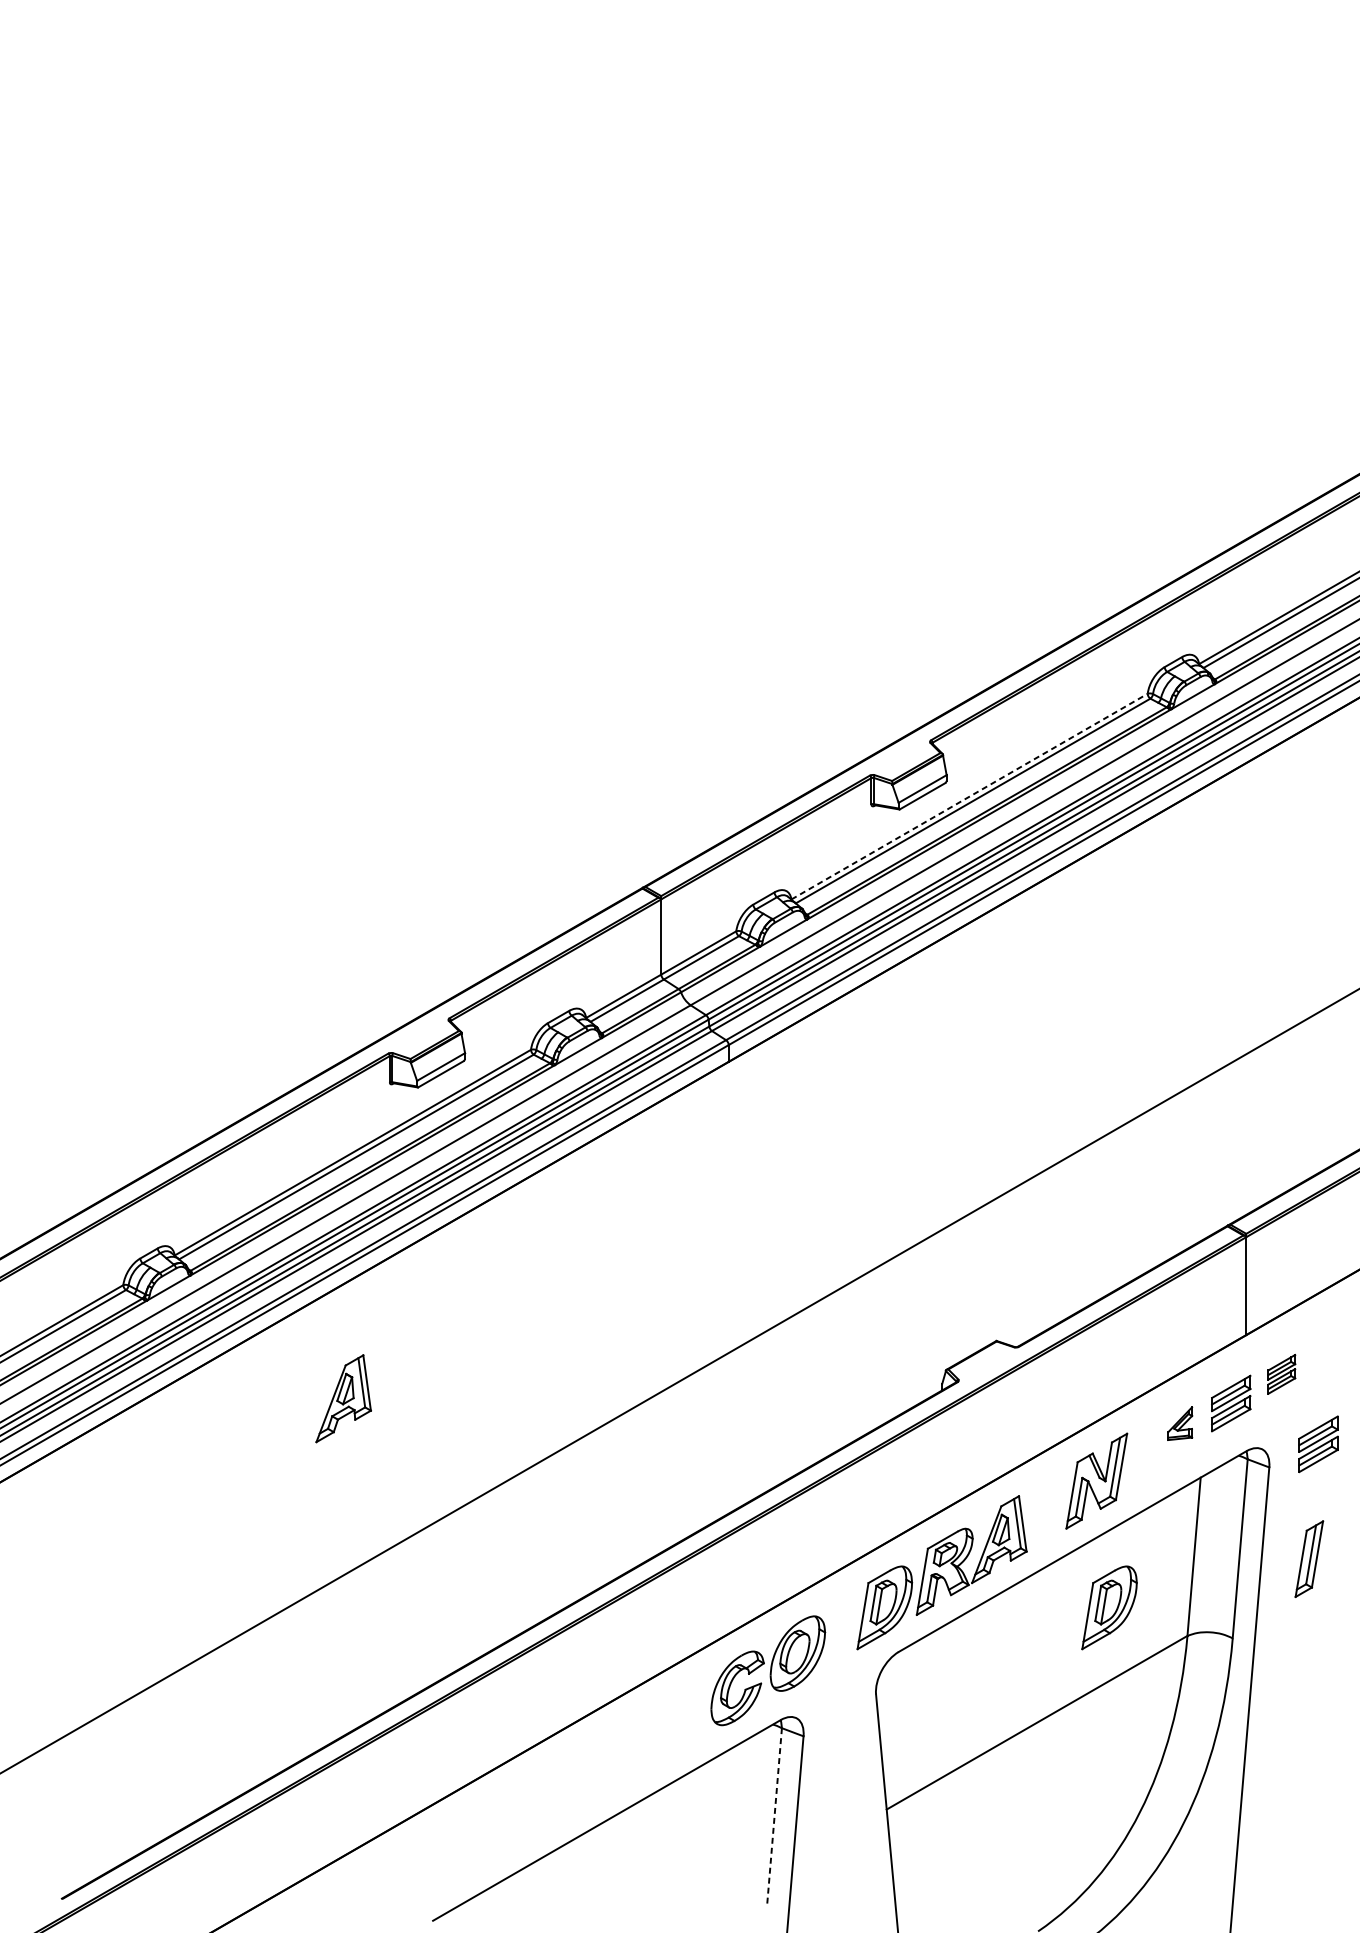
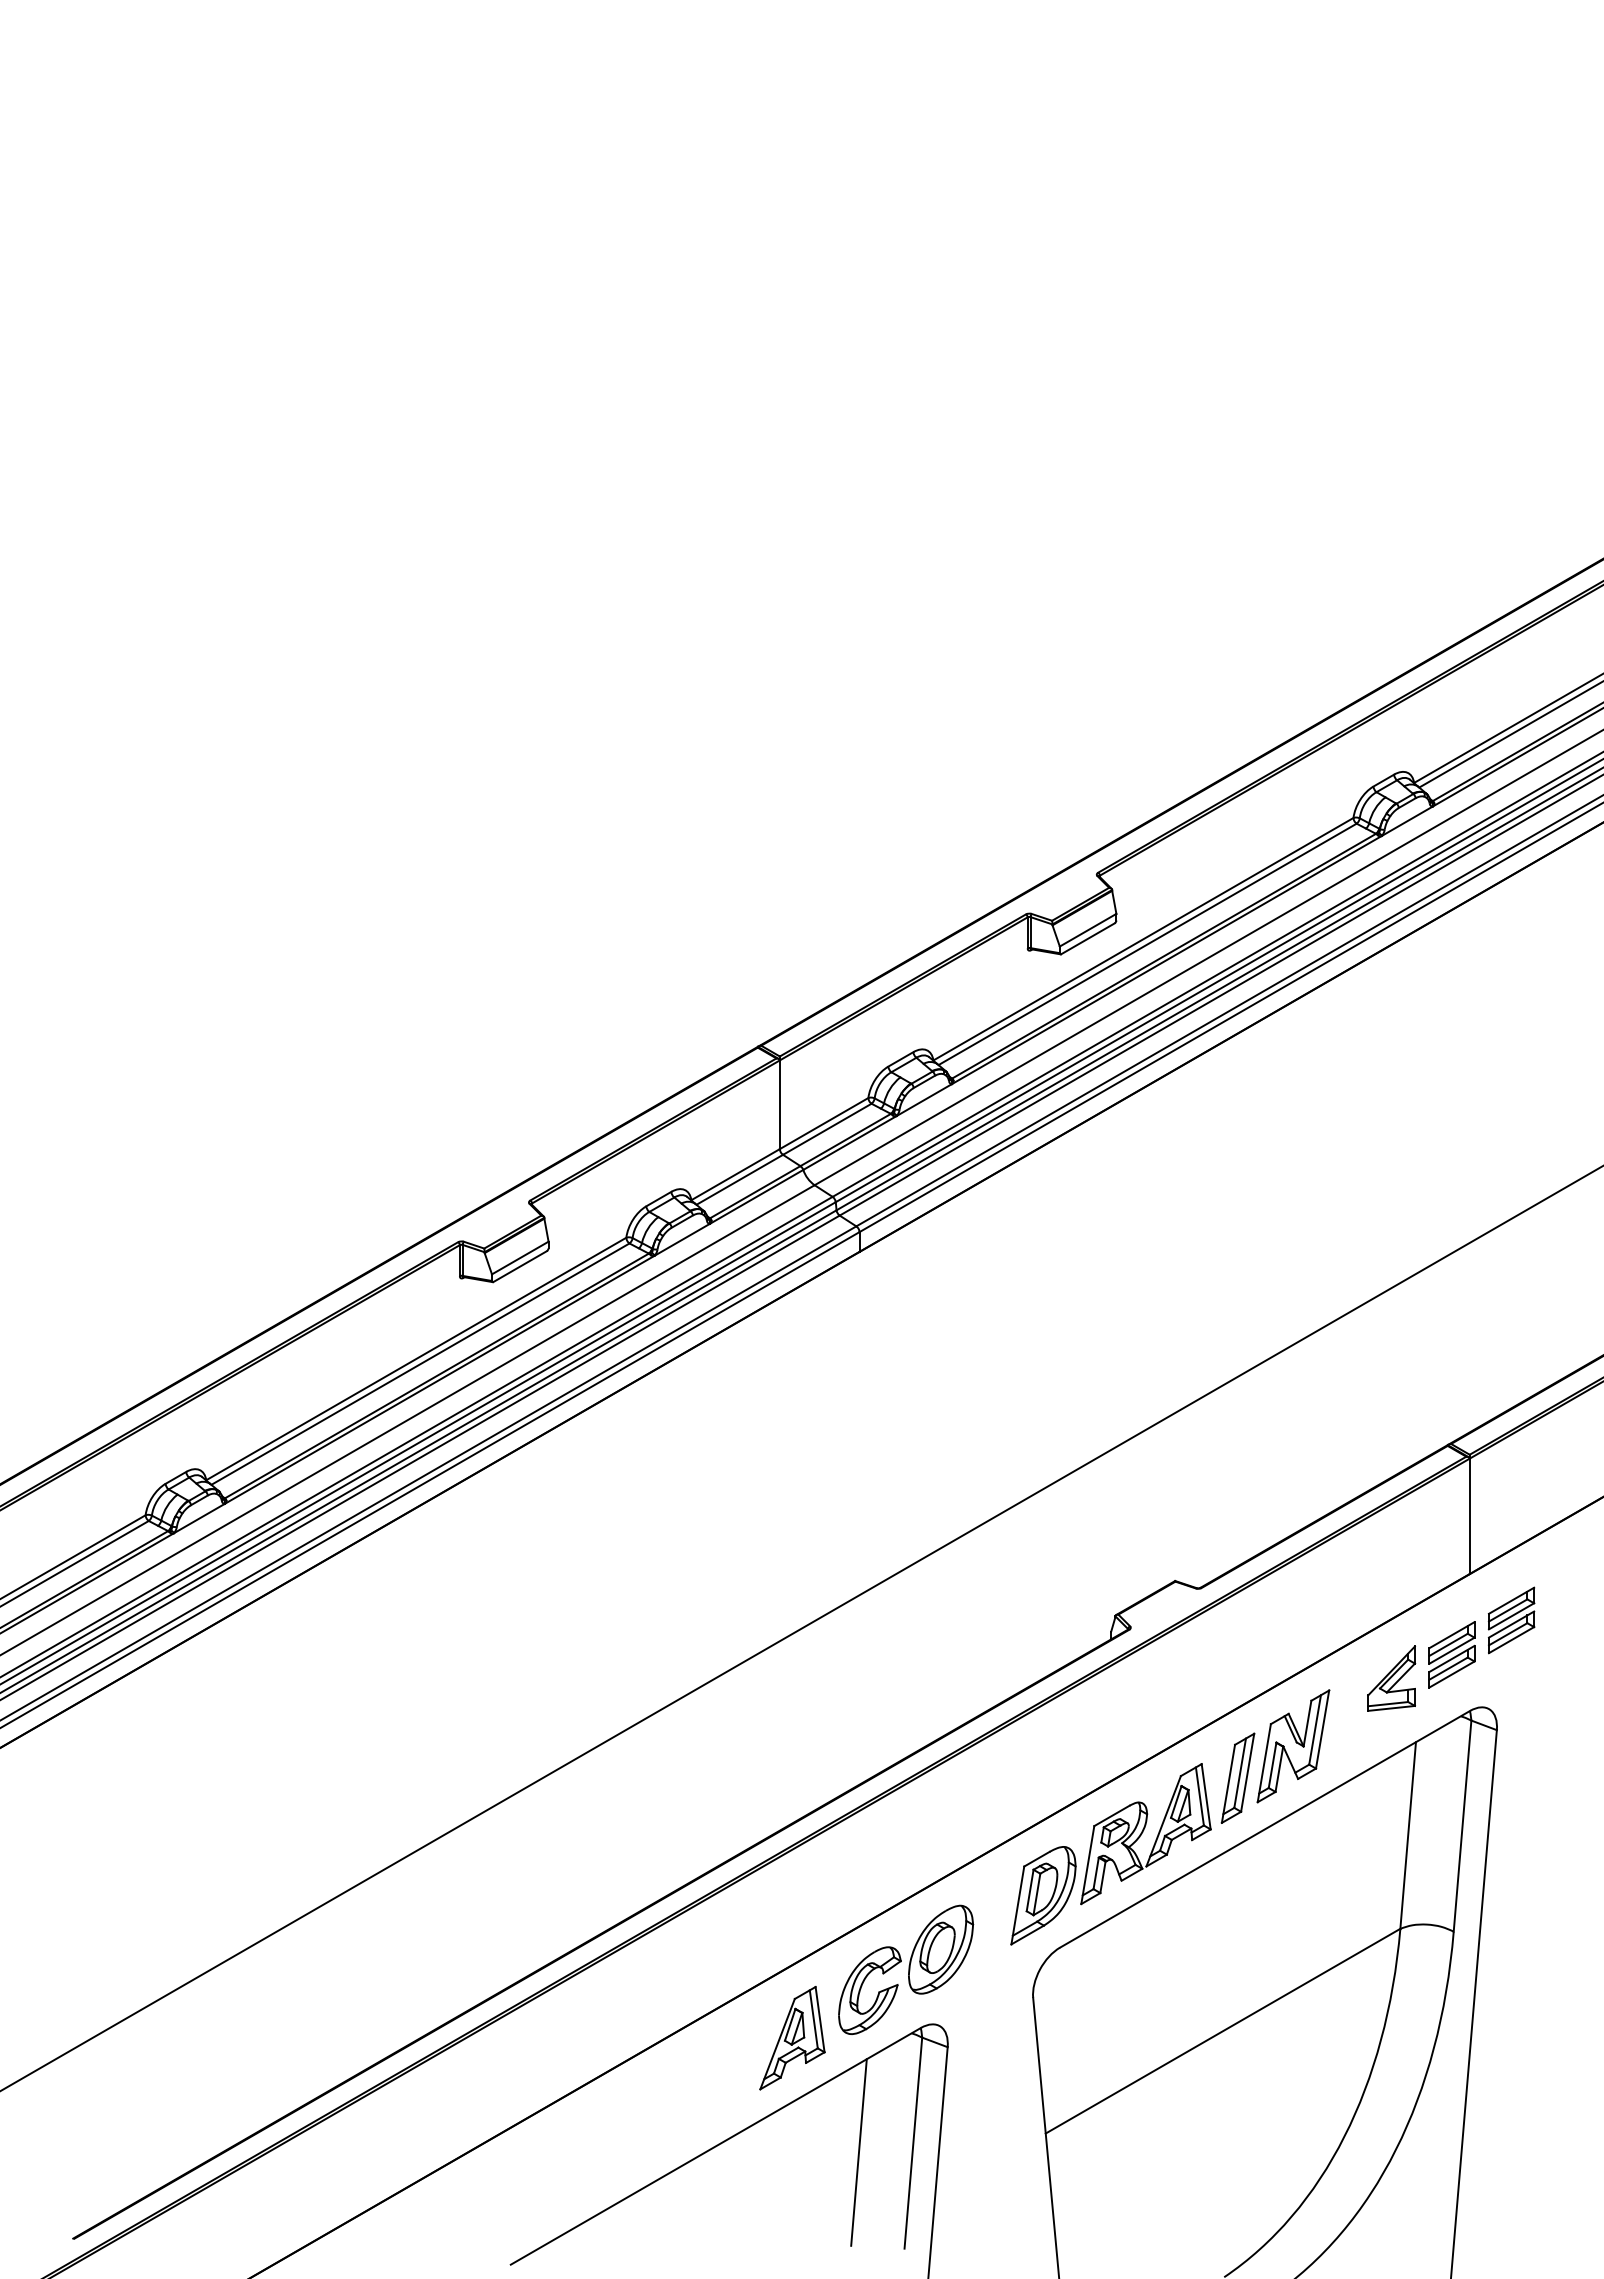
line: (969, 796) -> (1143, 939), dashed -> solid
part: (1281, 1374) -> (1511, 1620), size x1.43
part: (343, 1399) -> (792, 2038), moved
part: (1179, 1423) -> (1391, 1678), size x1.67
part: (1318, 1443) -> (1554, 1702), removed
part: (1308, 1558) -> (1237, 1777), moved
part: (1109, 1607) -> (1308, 1895), removed
line: (774, 1817) -> (913, 2143), dashed -> solid
line: (727, 1825) -> (858, 2152), added

